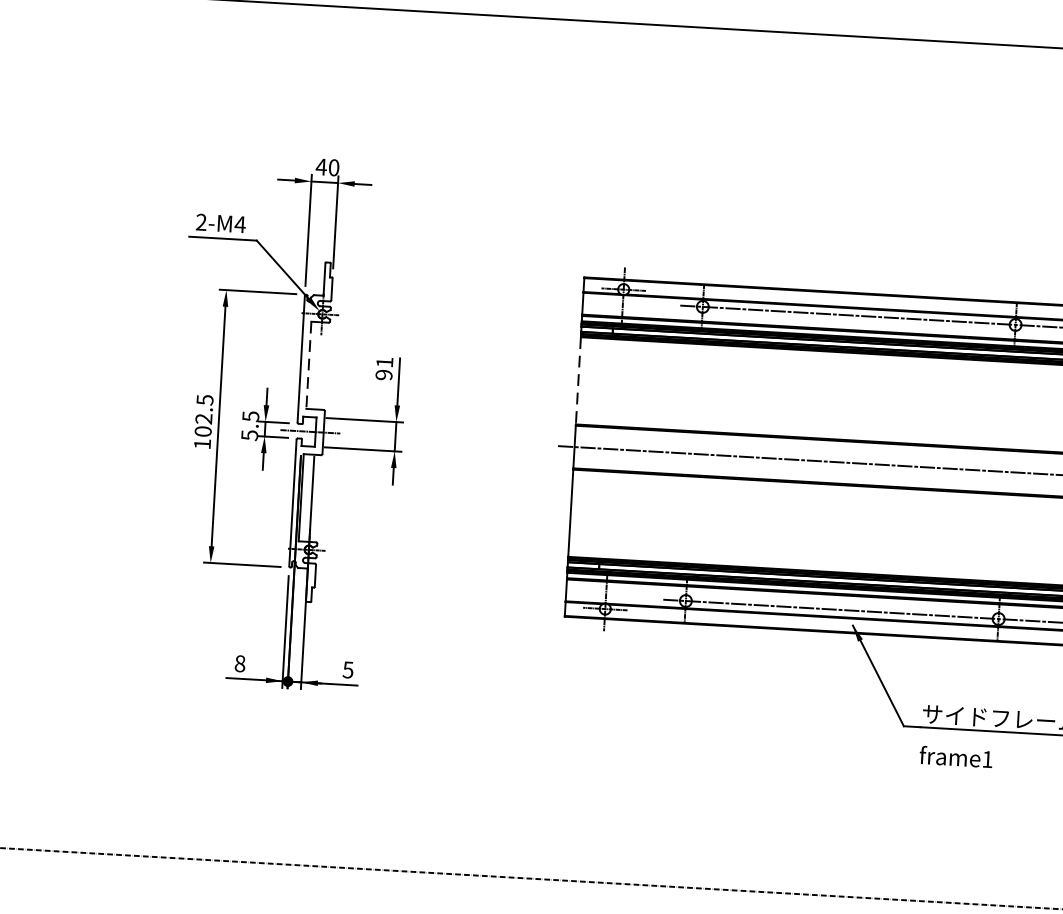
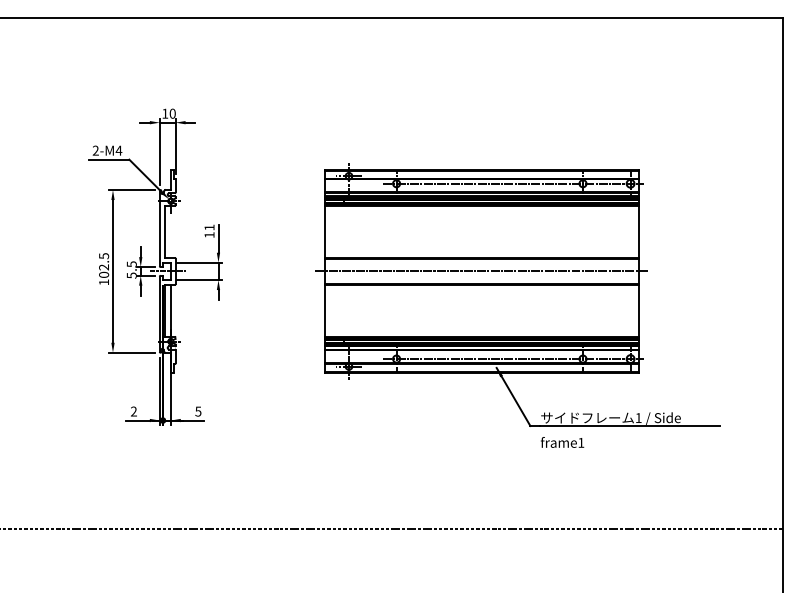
text: (320, 166) -> (164, 113), 40 -> 10
line: (308, 364) -> (164, 231), dashed -> solid
text: (383, 375) -> (209, 235), 91 -> 11
line: (578, 380) -> (325, 231), dashed -> solid
text: (241, 663) -> (134, 411), 8 -> 2

